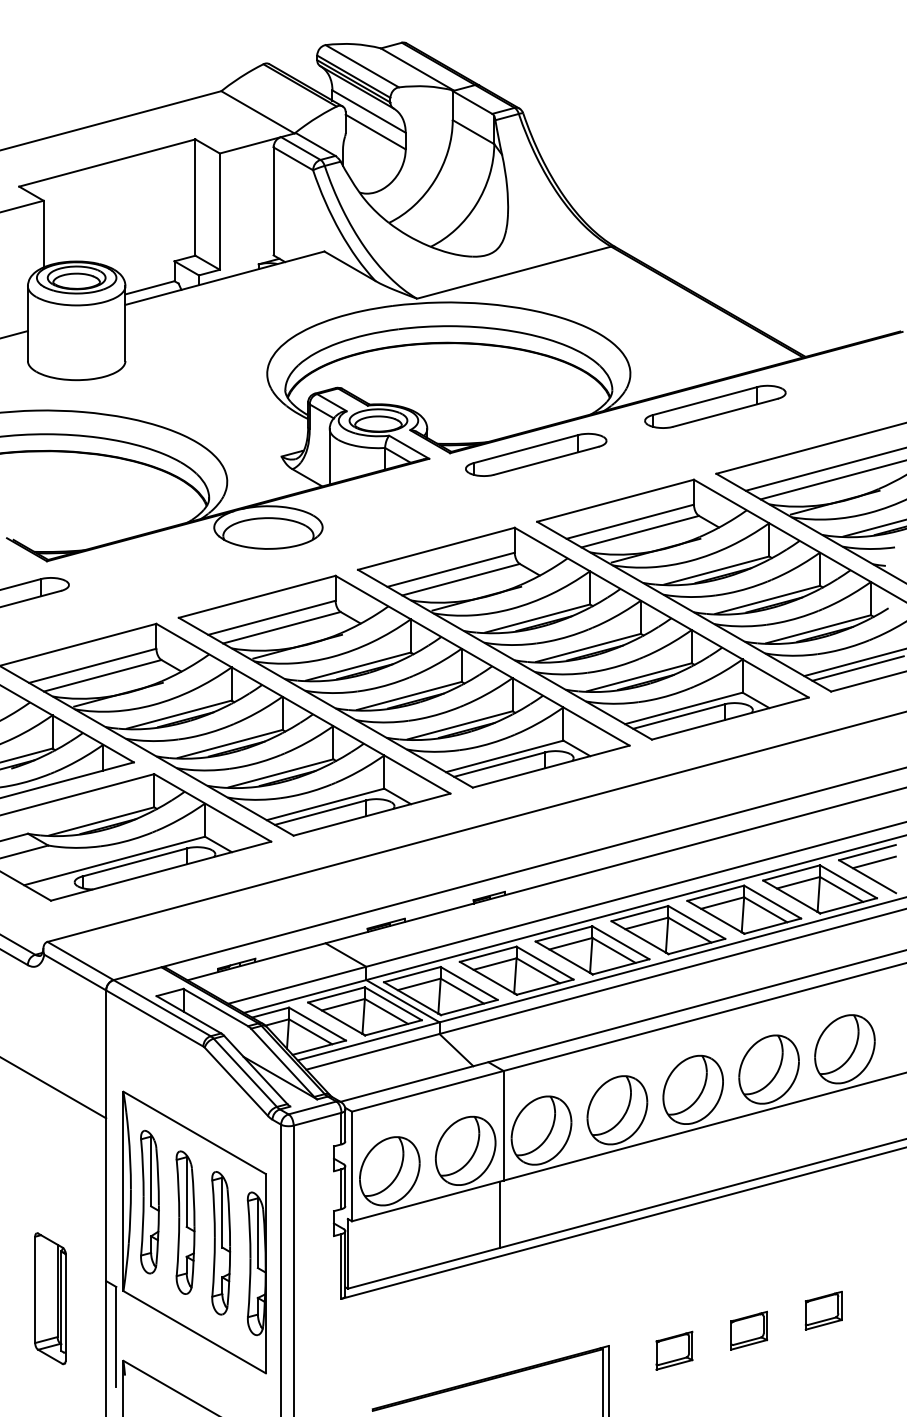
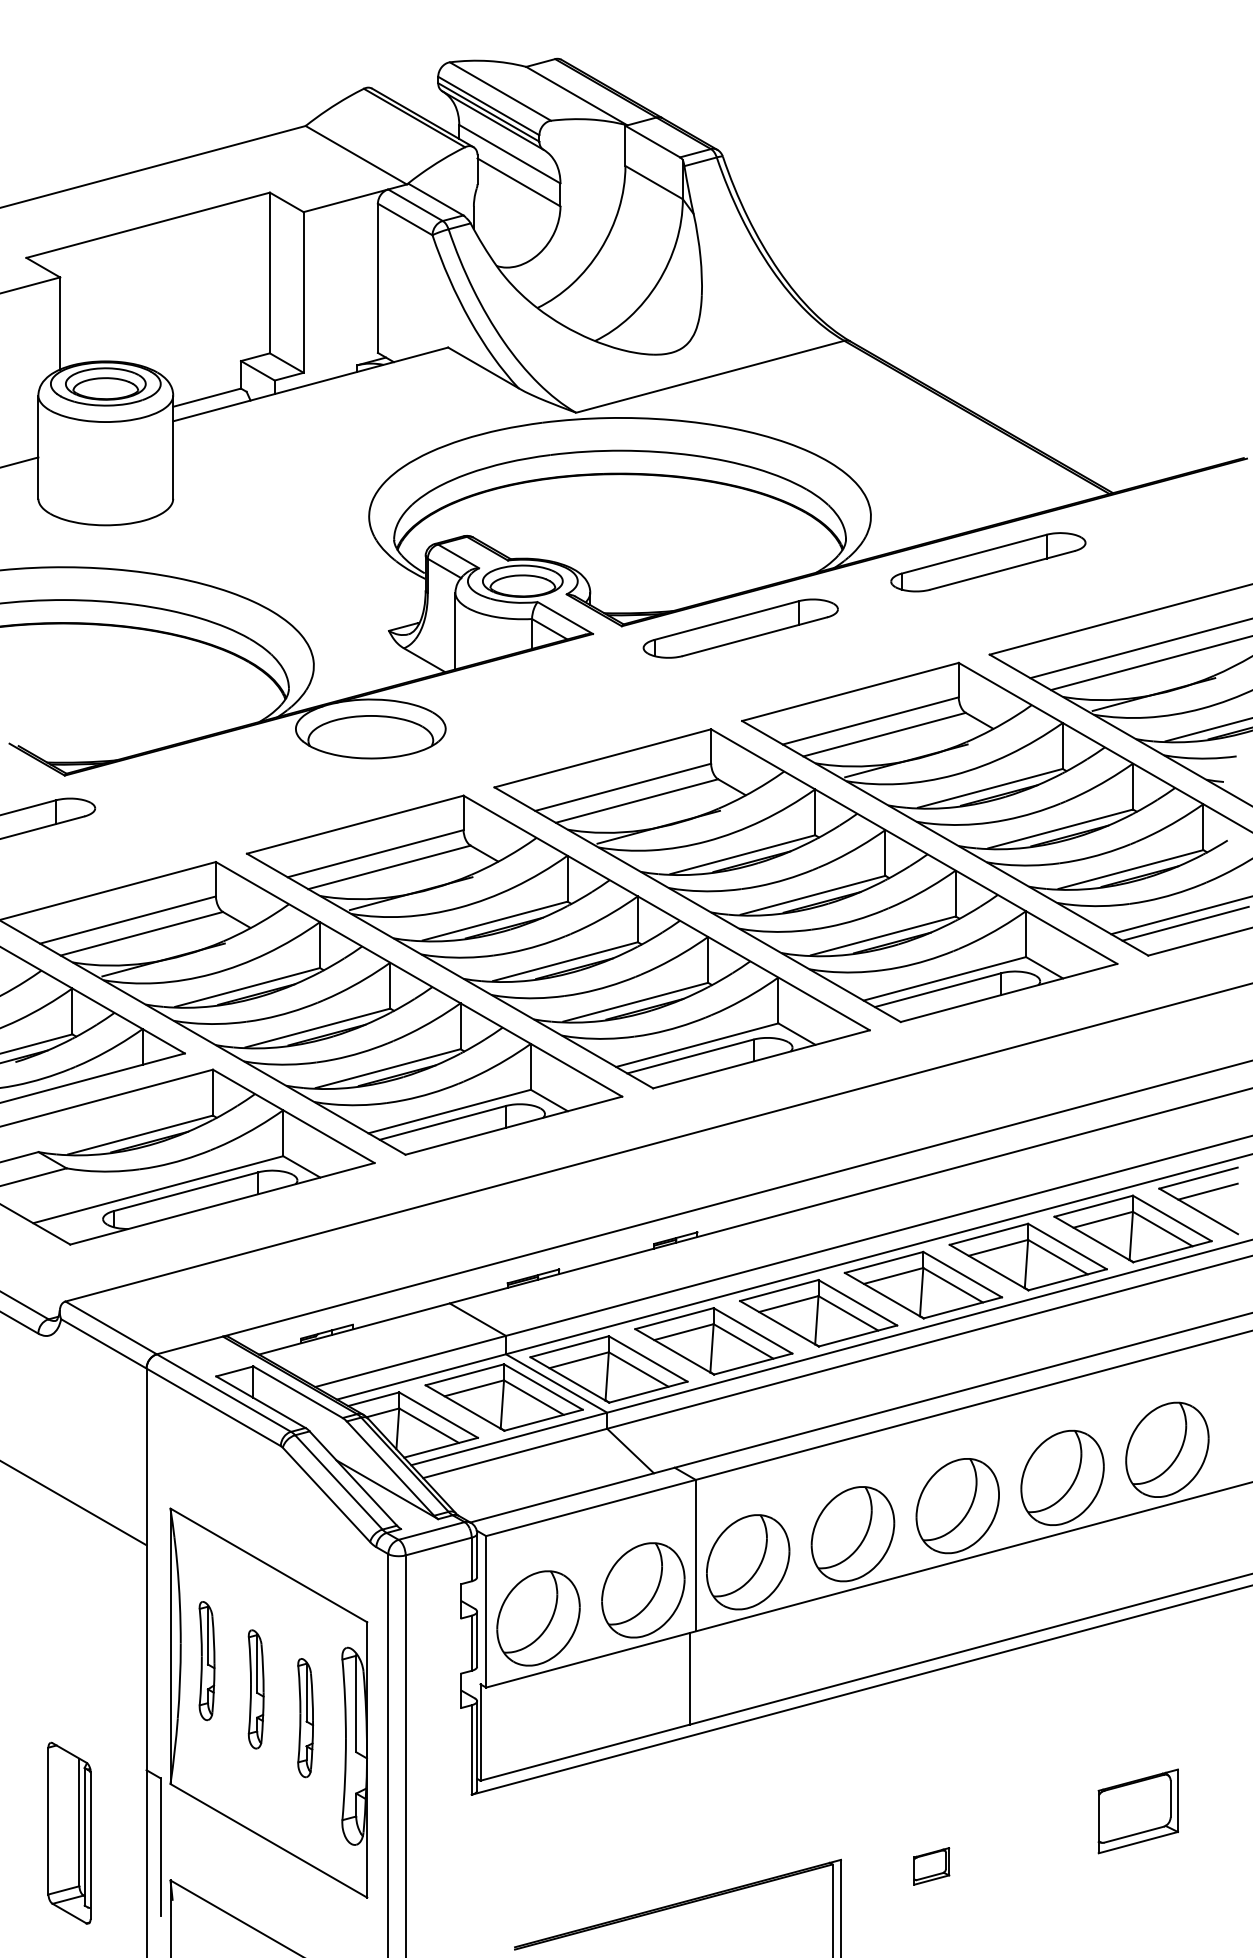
part: (149, 1201) -> (206, 1660), size x0.6
part: (185, 1222) -> (256, 1689), size x0.6
part: (221, 1243) -> (305, 1718), size x0.6
part: (50, 1298) -> (69, 1832), moved
part: (823, 1310) -> (1137, 1810), size x1.6
part: (748, 1330) -> (1034, 1838), removed
part: (674, 1350) -> (931, 1866), size x0.7

